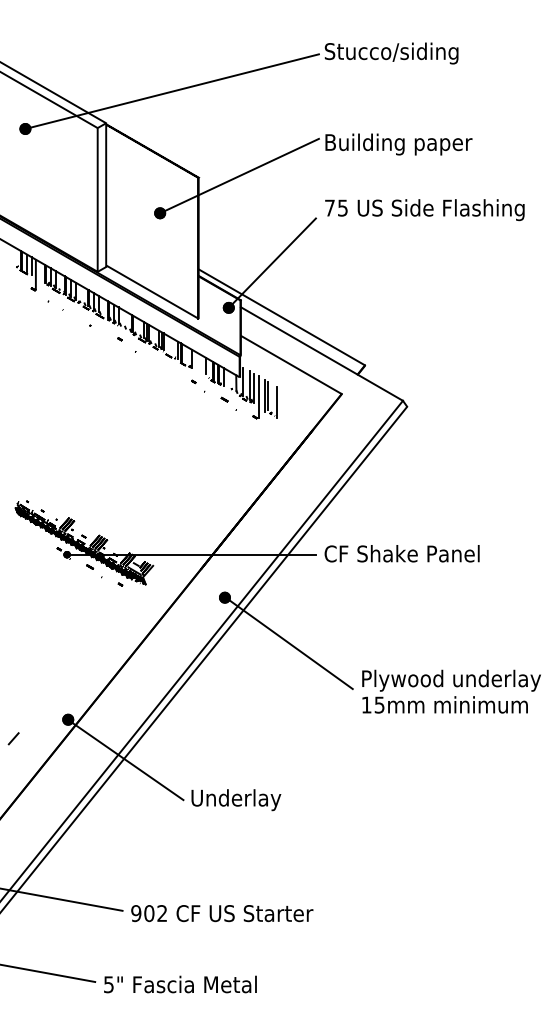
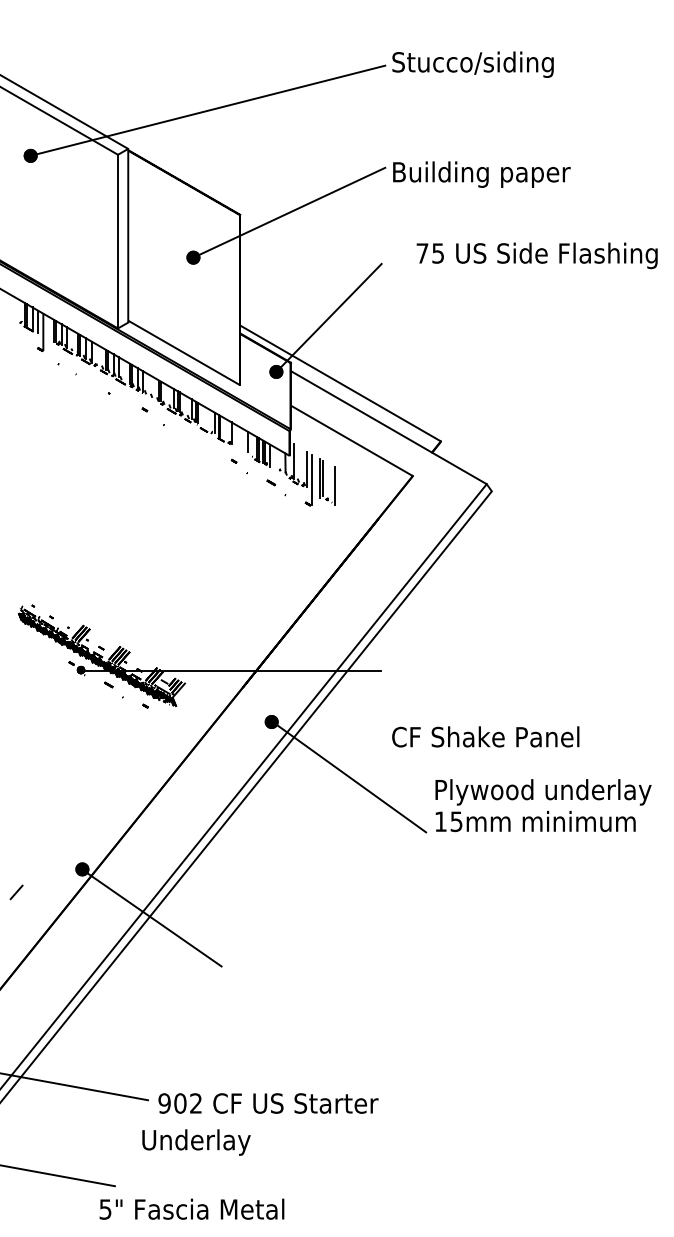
text: (424, 209) -> (536, 255), moved
line: (249, 385) -> (301, 465), removed
text: (401, 553) -> (485, 736), moved
text: (451, 691) -> (543, 805), moved
text: (236, 800) -> (196, 1142), moved
text: (180, 983) -> (191, 1208), moved

